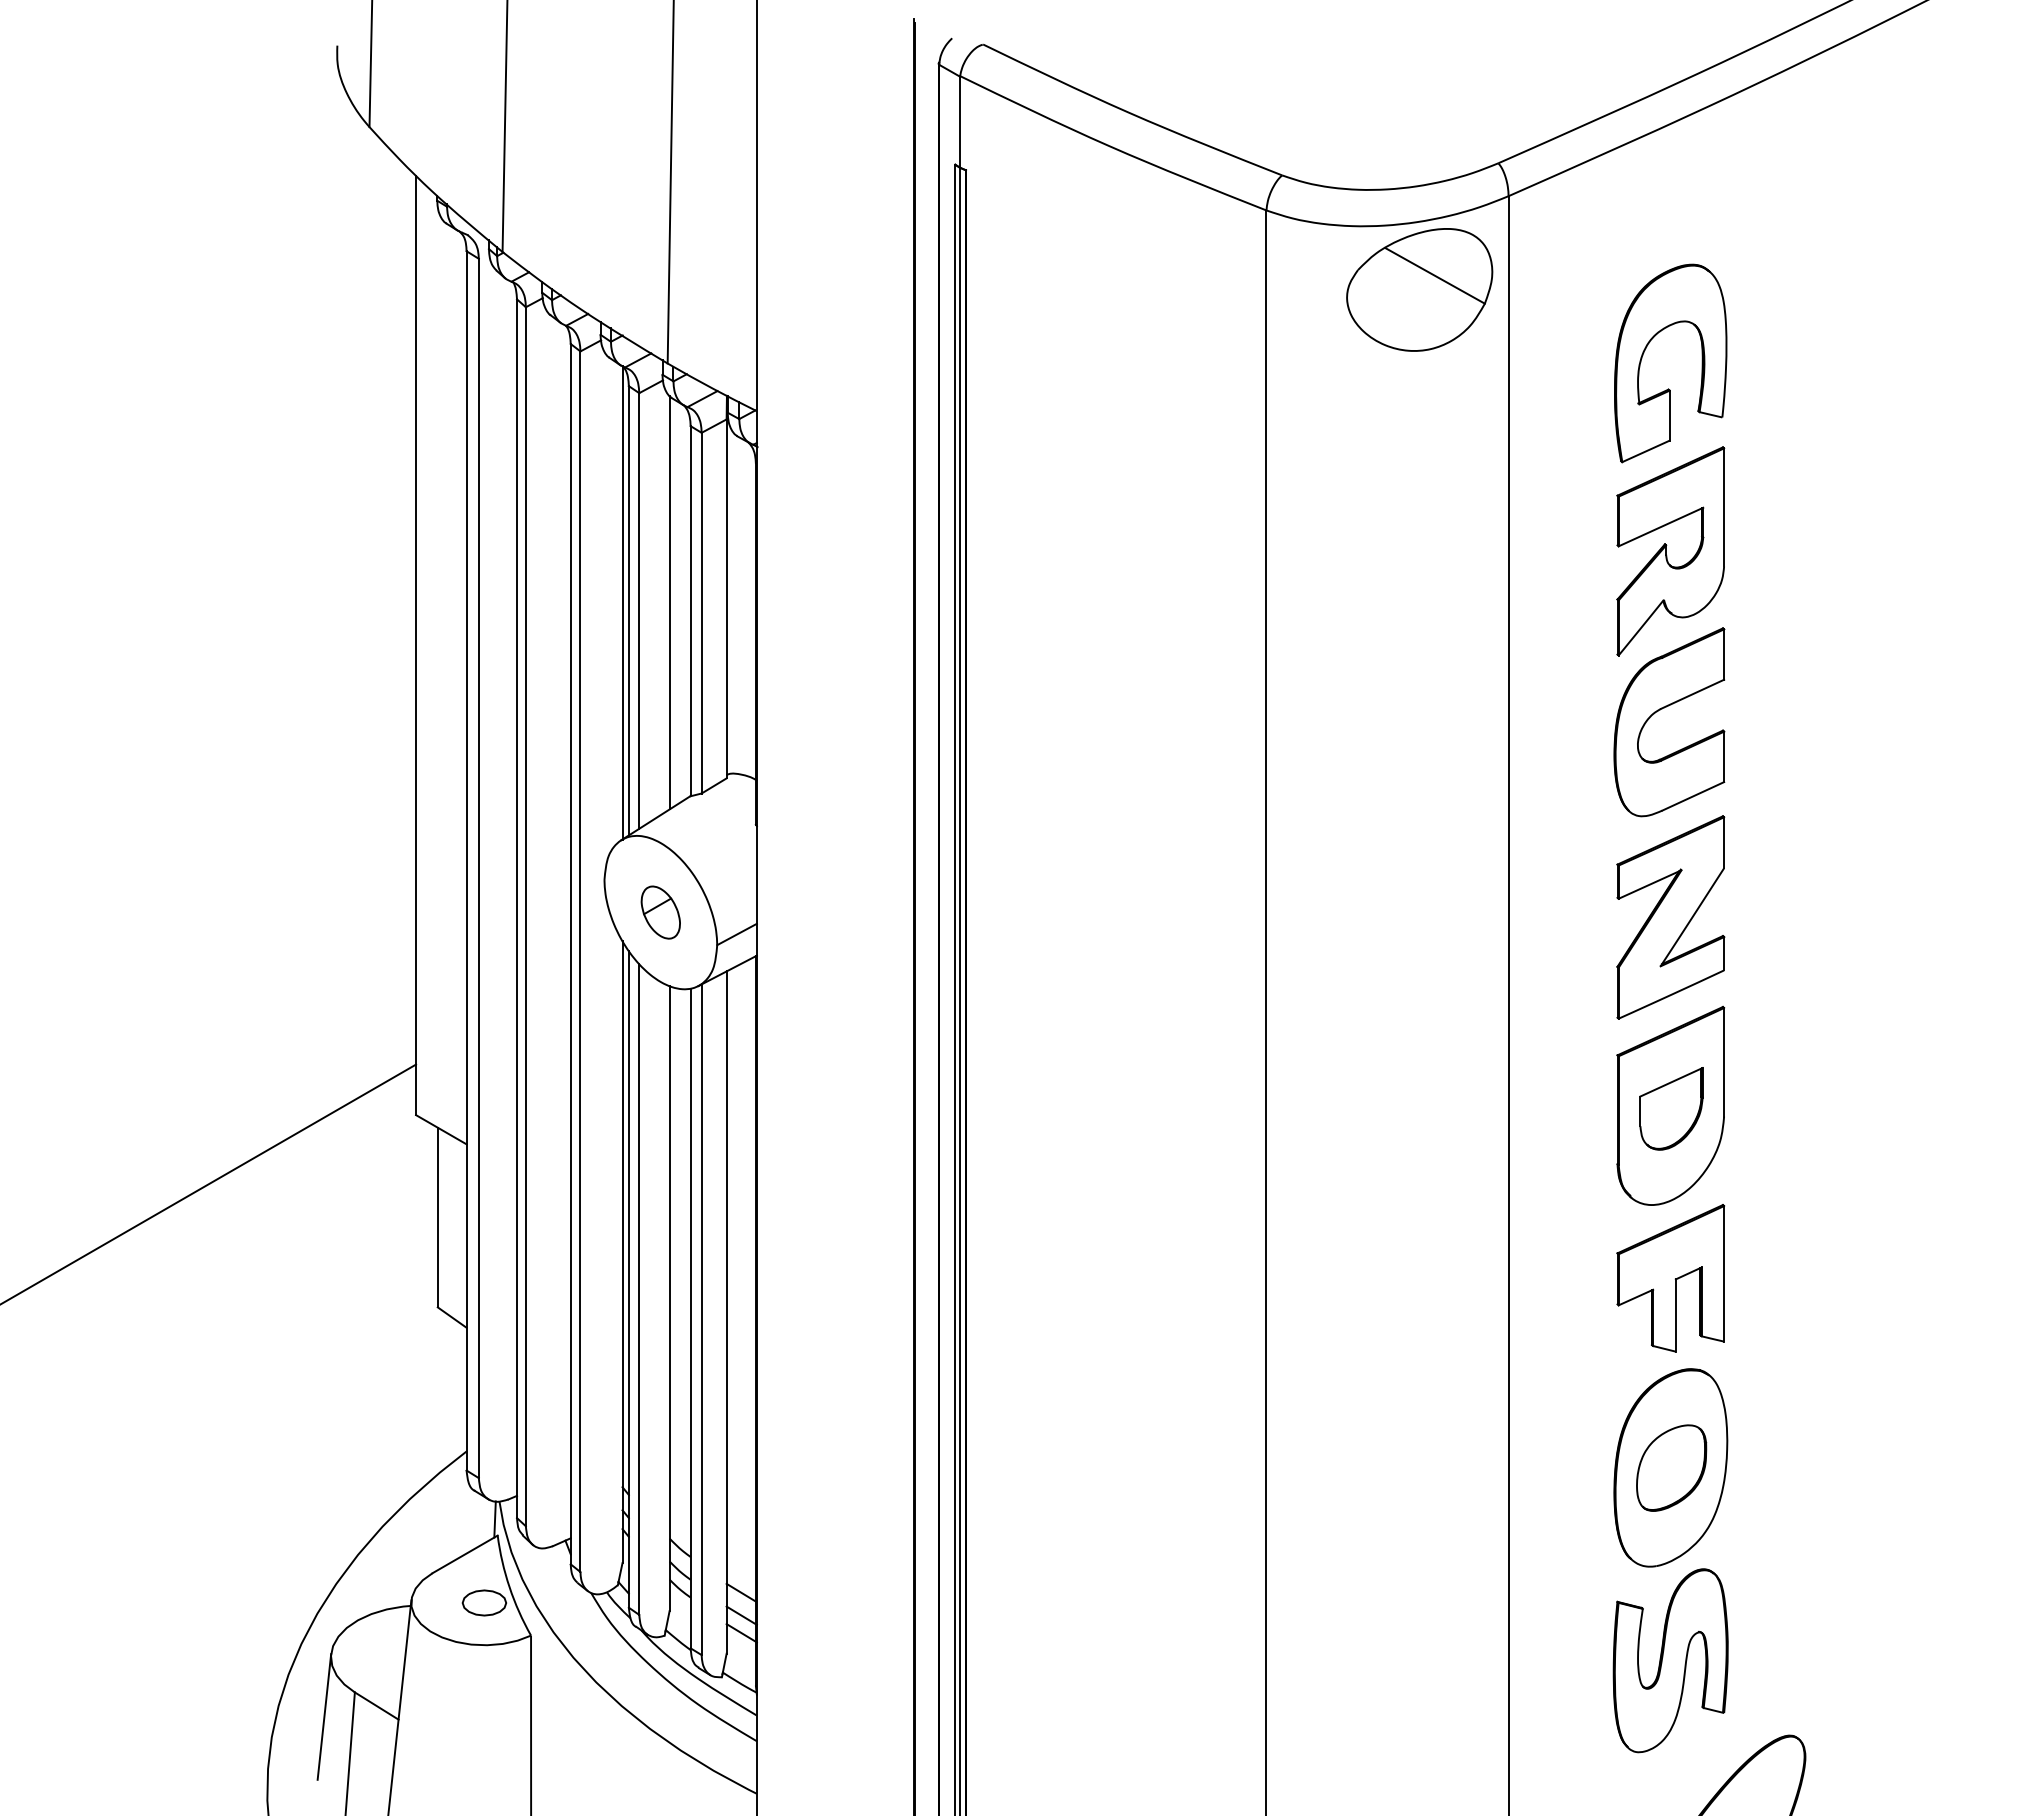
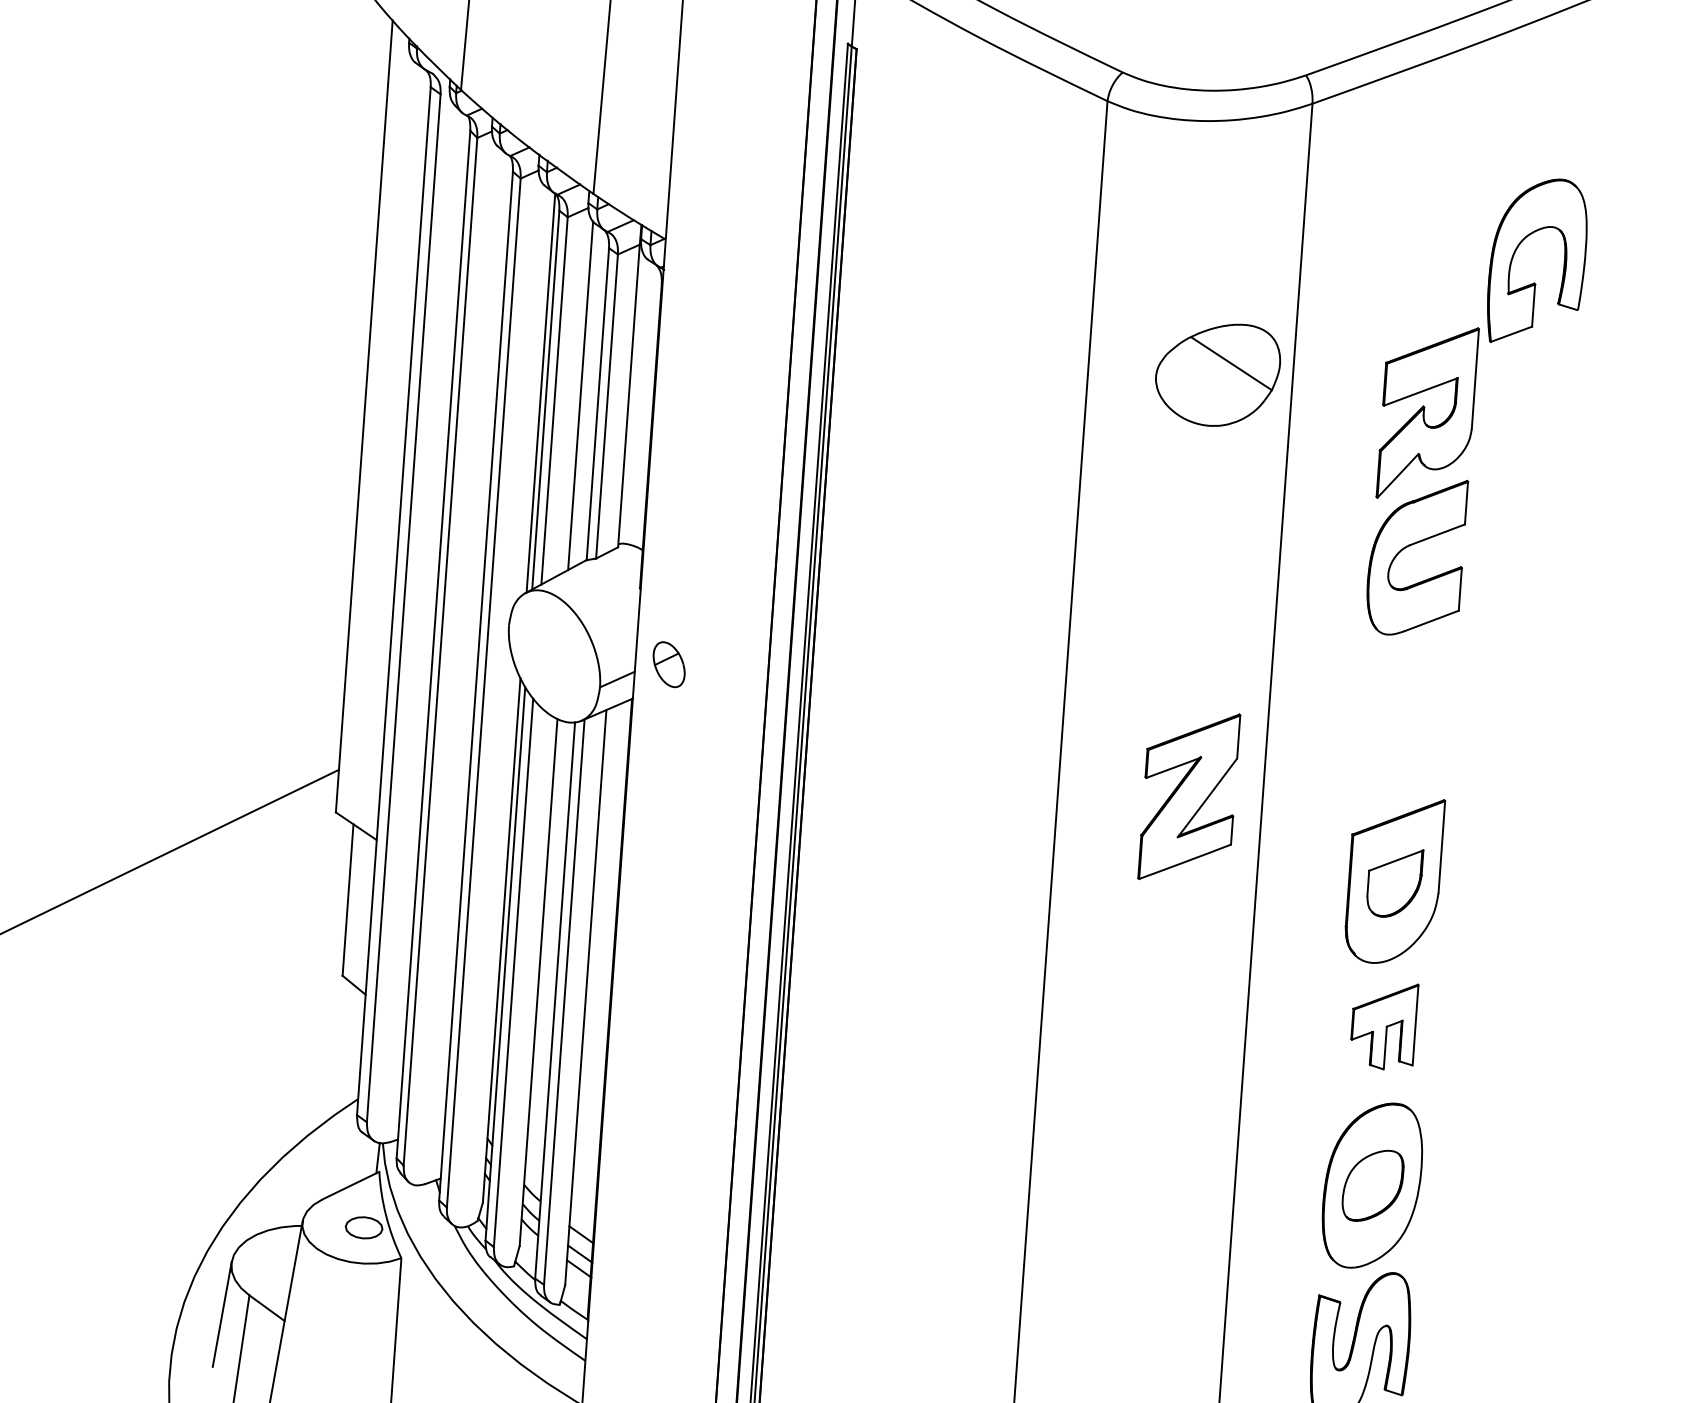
part: (1419, 289) -> (1217, 374), moved
part: (1668, 388) -> (1534, 282), moved
part: (660, 912) -> (668, 664), moved
part: (1670, 917) -> (1189, 796), moved
part: (1670, 1278) -> (1383, 1025), size x0.7

